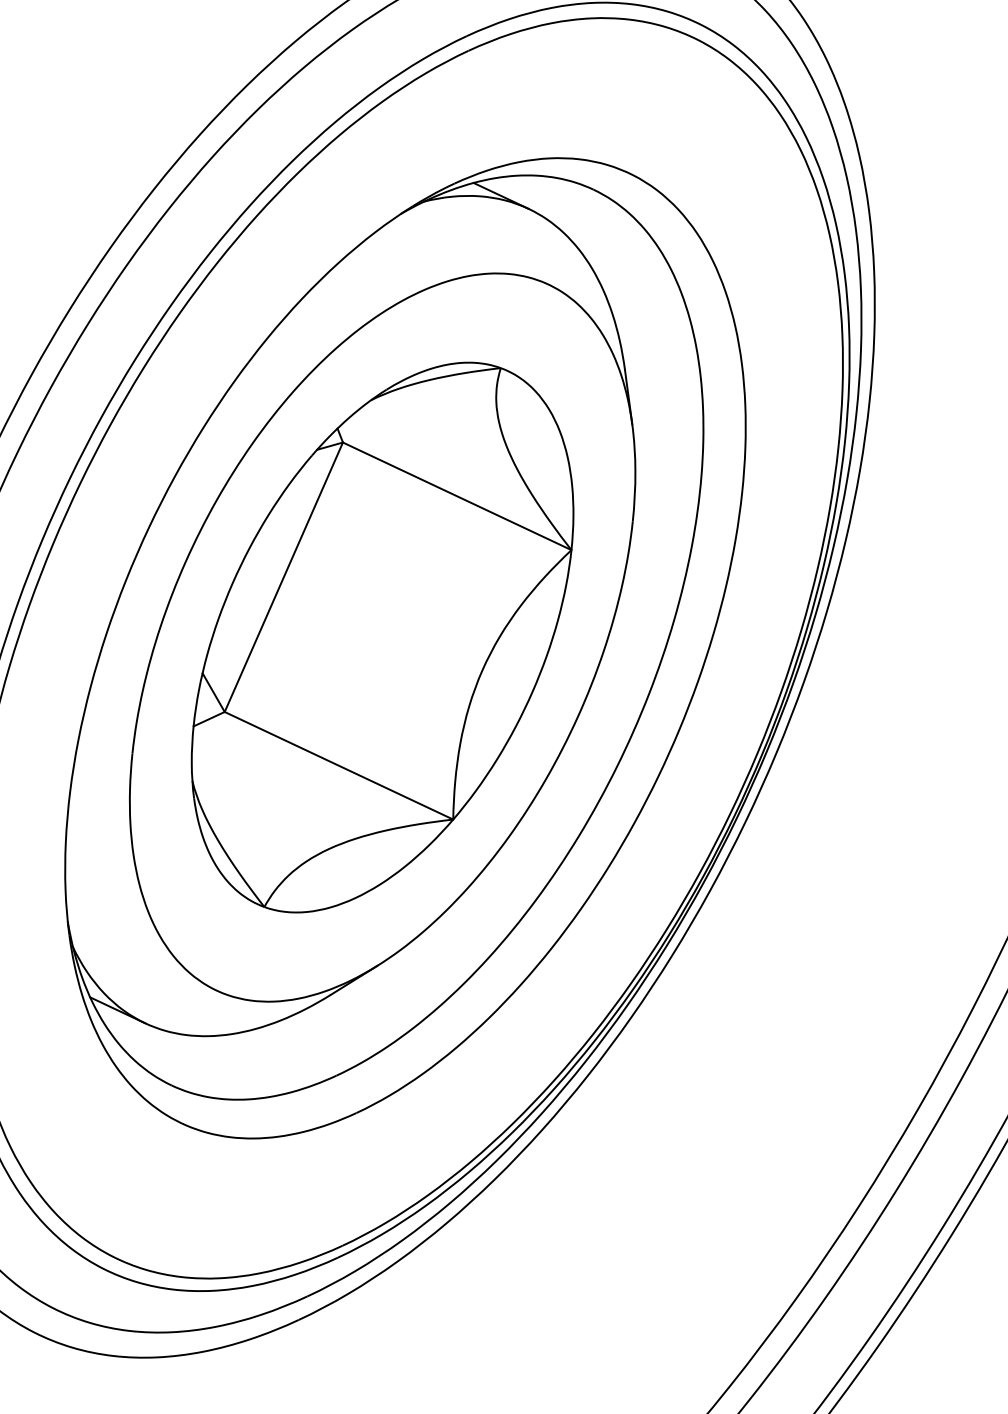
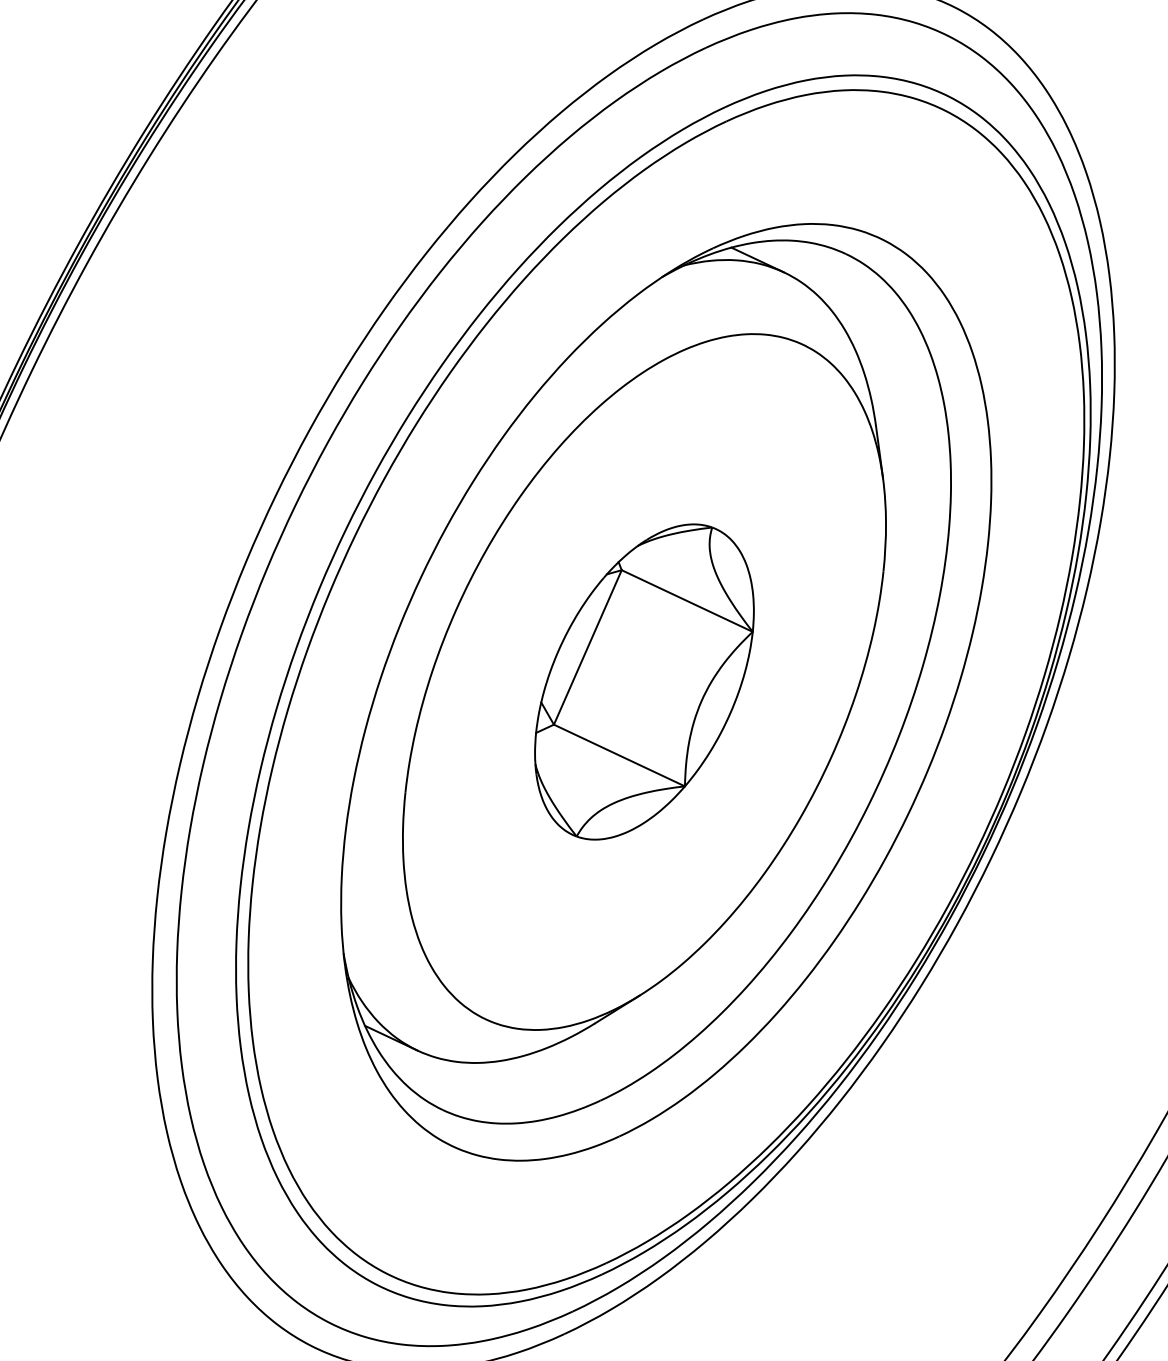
part: (382, 636) -> (644, 681), size x0.6

